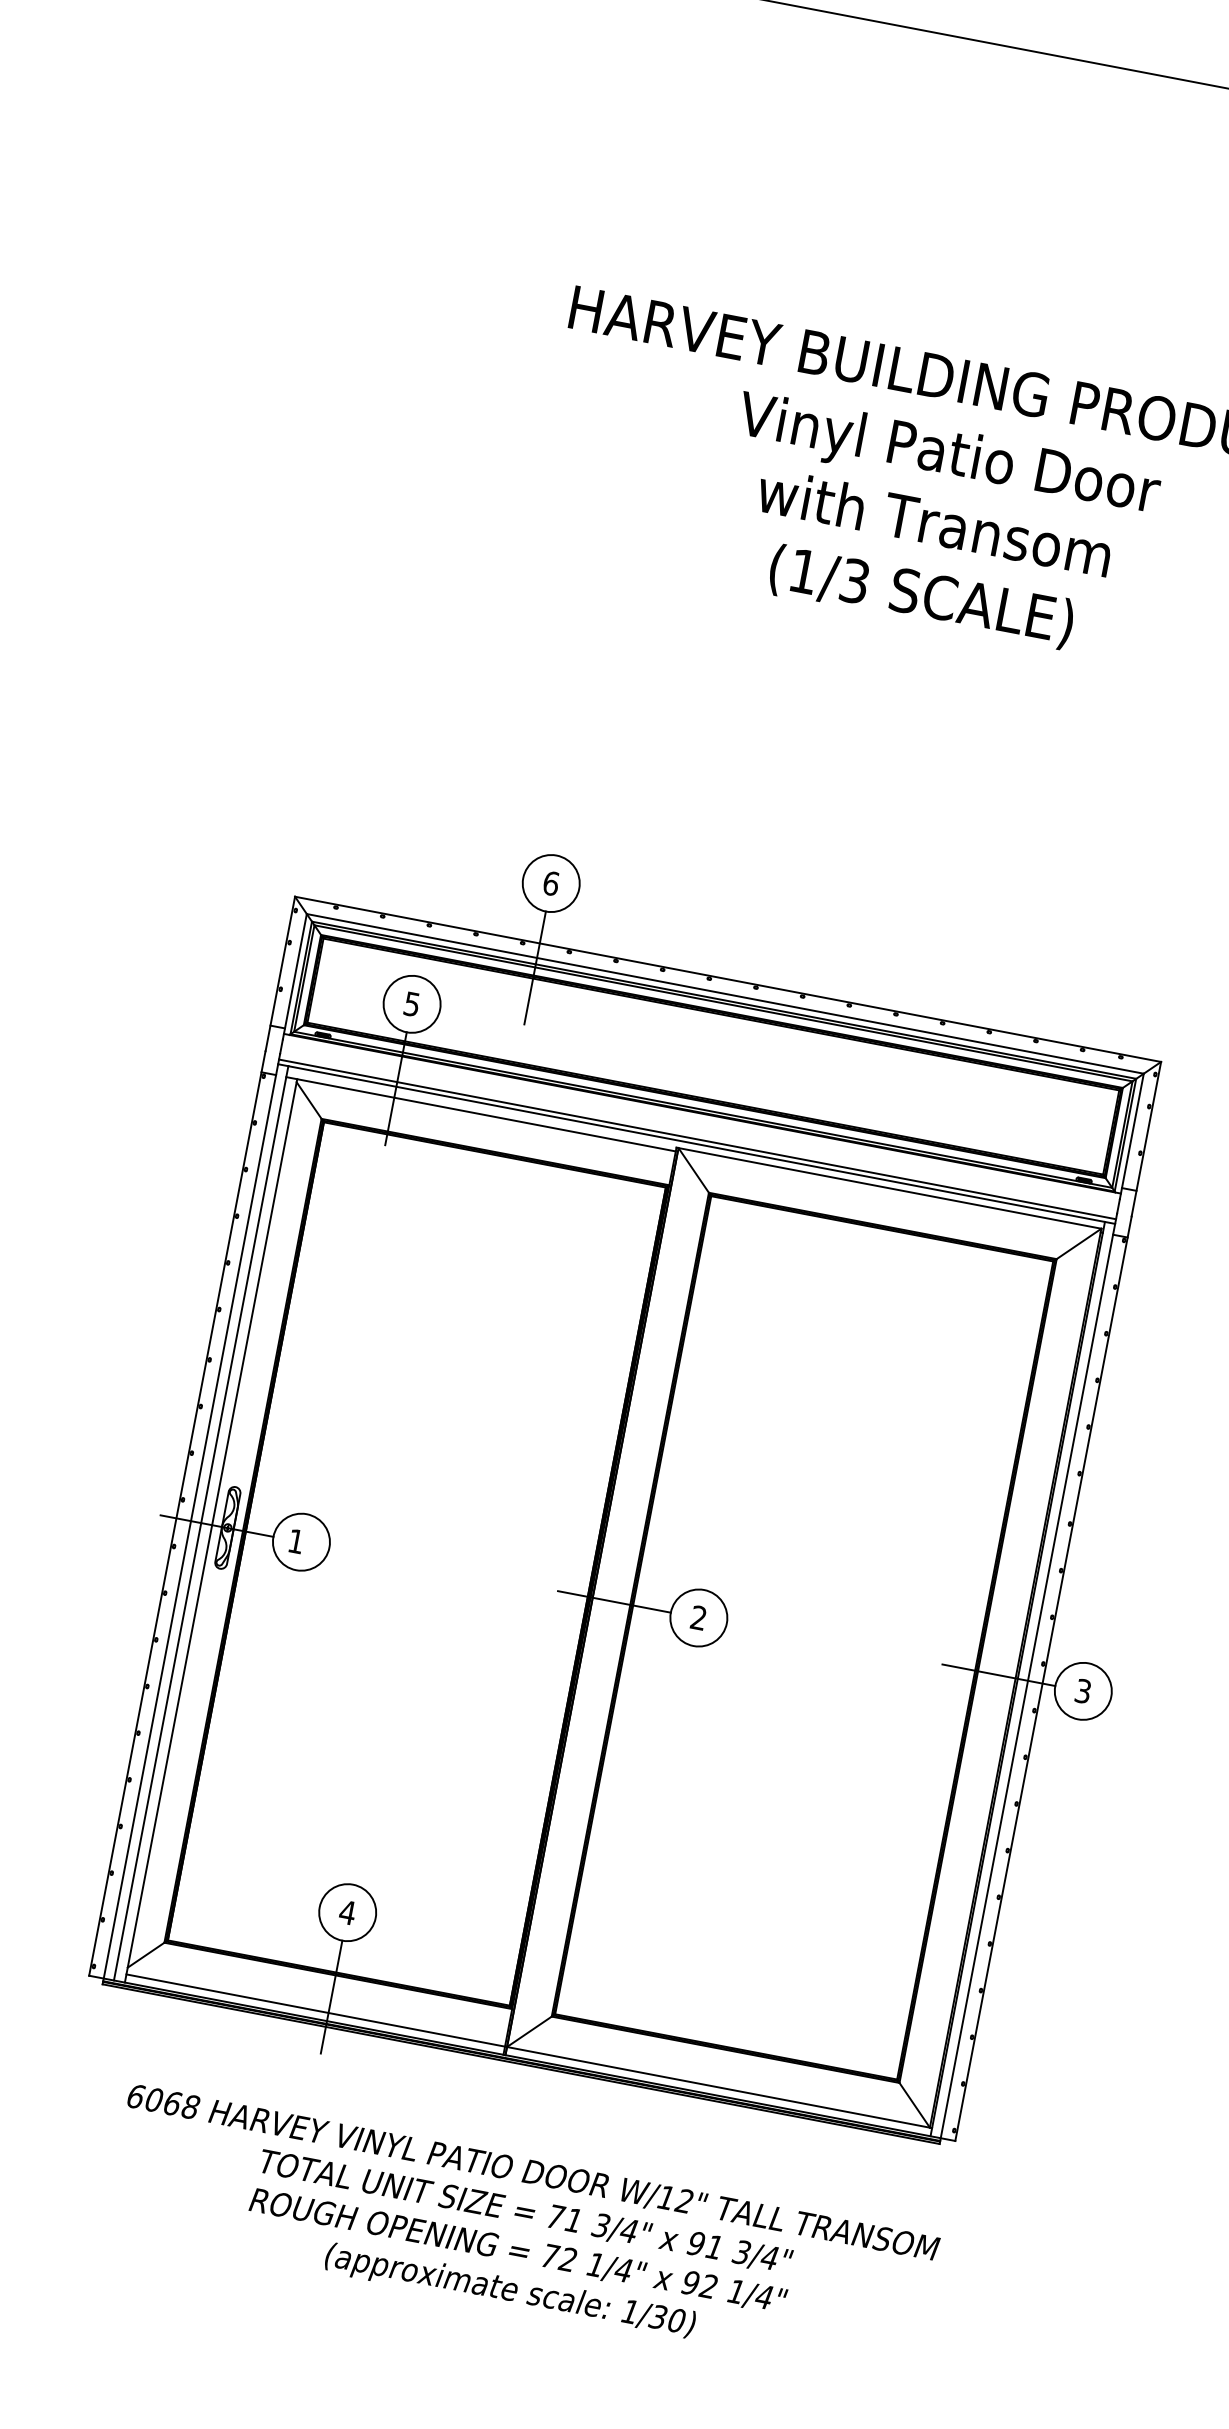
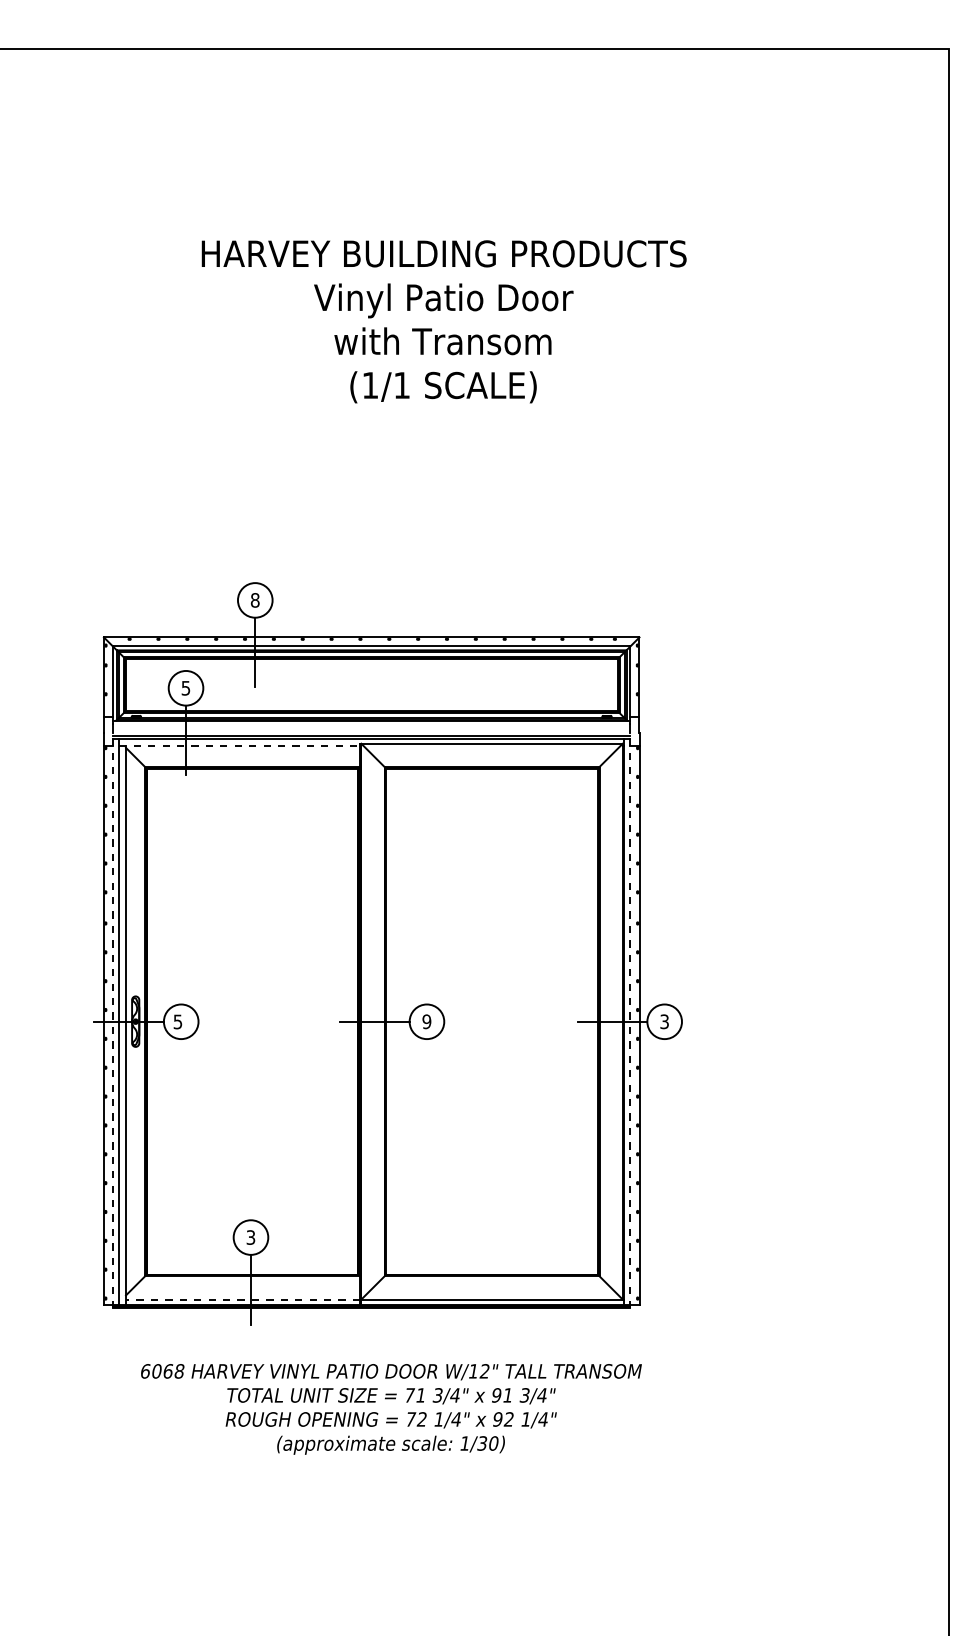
text: (853, 581) -> (401, 385), (1/3 -> (1/1
text: (549, 883) -> (254, 600), 6 -> 8
line: (482, 1115) -> (240, 746), solid -> dashed
line: (190, 1518) -> (112, 1020), solid -> dashed
text: (295, 1540) -> (177, 1021), 1 -> 5
text: (698, 1617) -> (426, 1021), 2 -> 9
line: (1028, 1678) -> (630, 1020), solid -> dashed
text: (346, 1912) -> (250, 1237), 4 -> 3
line: (314, 2010) -> (242, 1299), solid -> dashed

